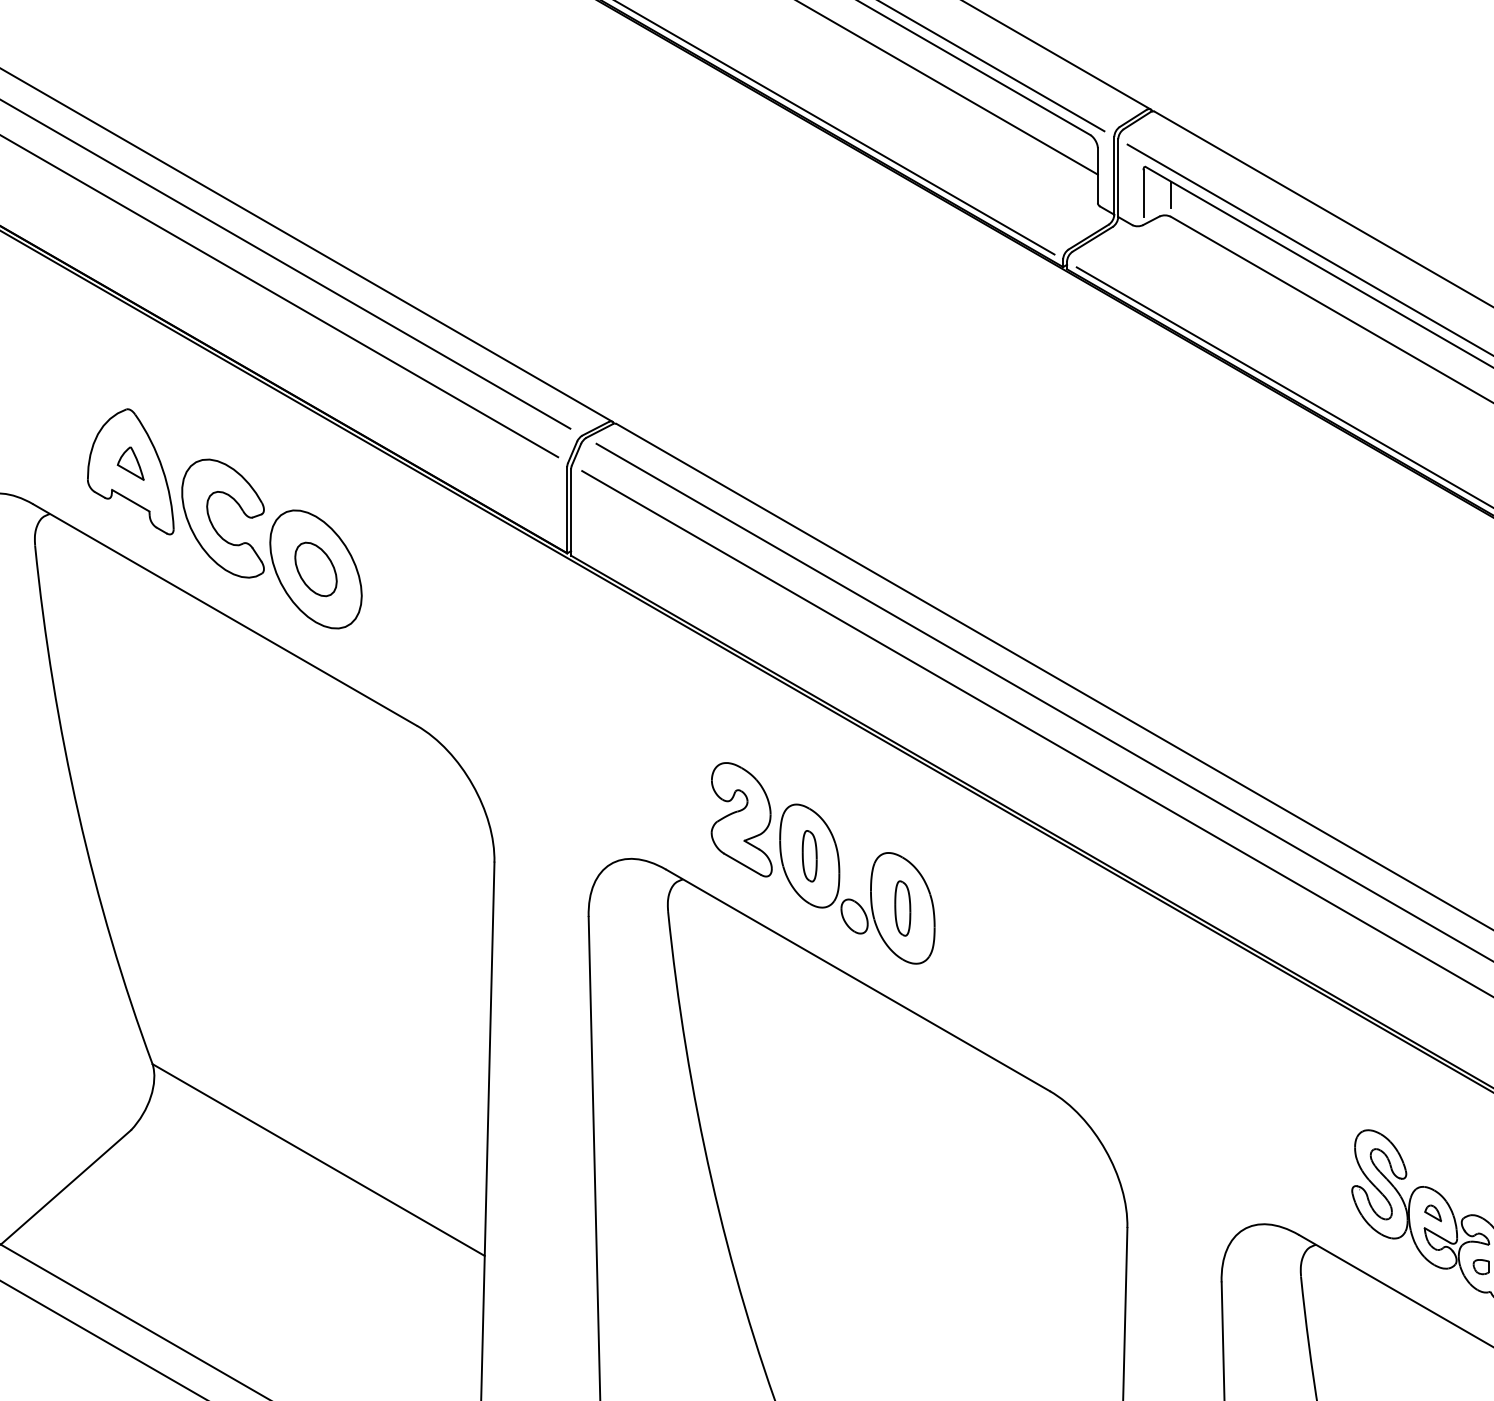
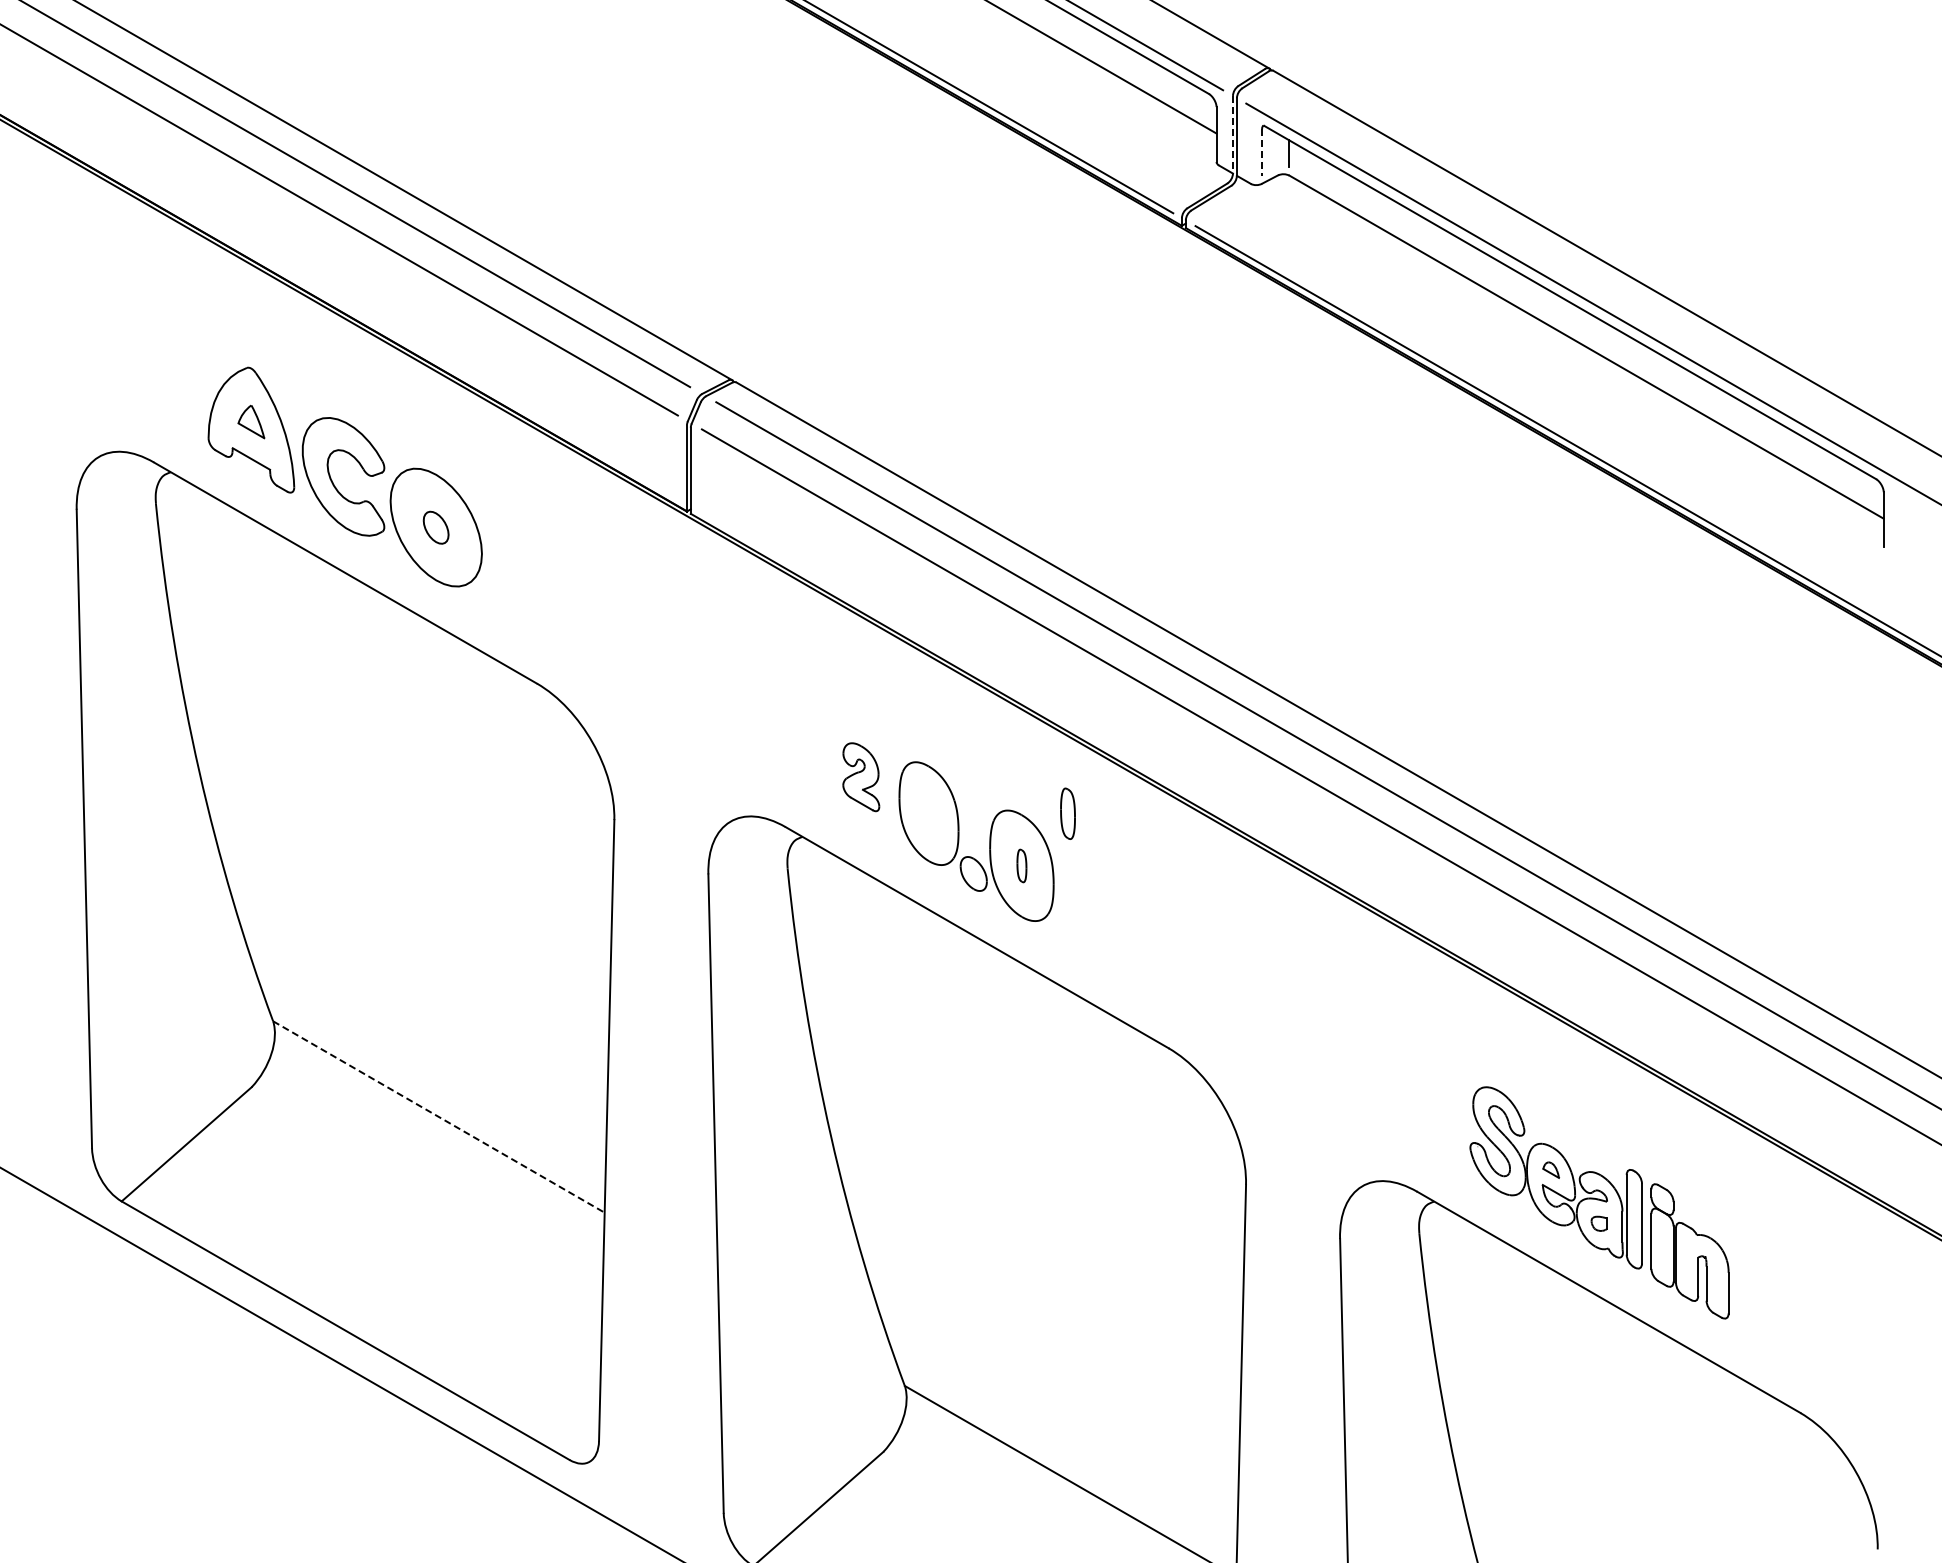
line: (1113, 175) -> (1232, 134), solid -> dashed
line: (1143, 193) -> (1262, 152), solid -> dashed
part: (315, 569) -> (435, 527), size x0.6
part: (742, 818) -> (861, 776), size x0.6
part: (809, 855) -> (1067, 813), moved
part: (902, 908) -> (1021, 865), size x0.6
line: (319, 1160) -> (439, 1117), solid -> dashed

